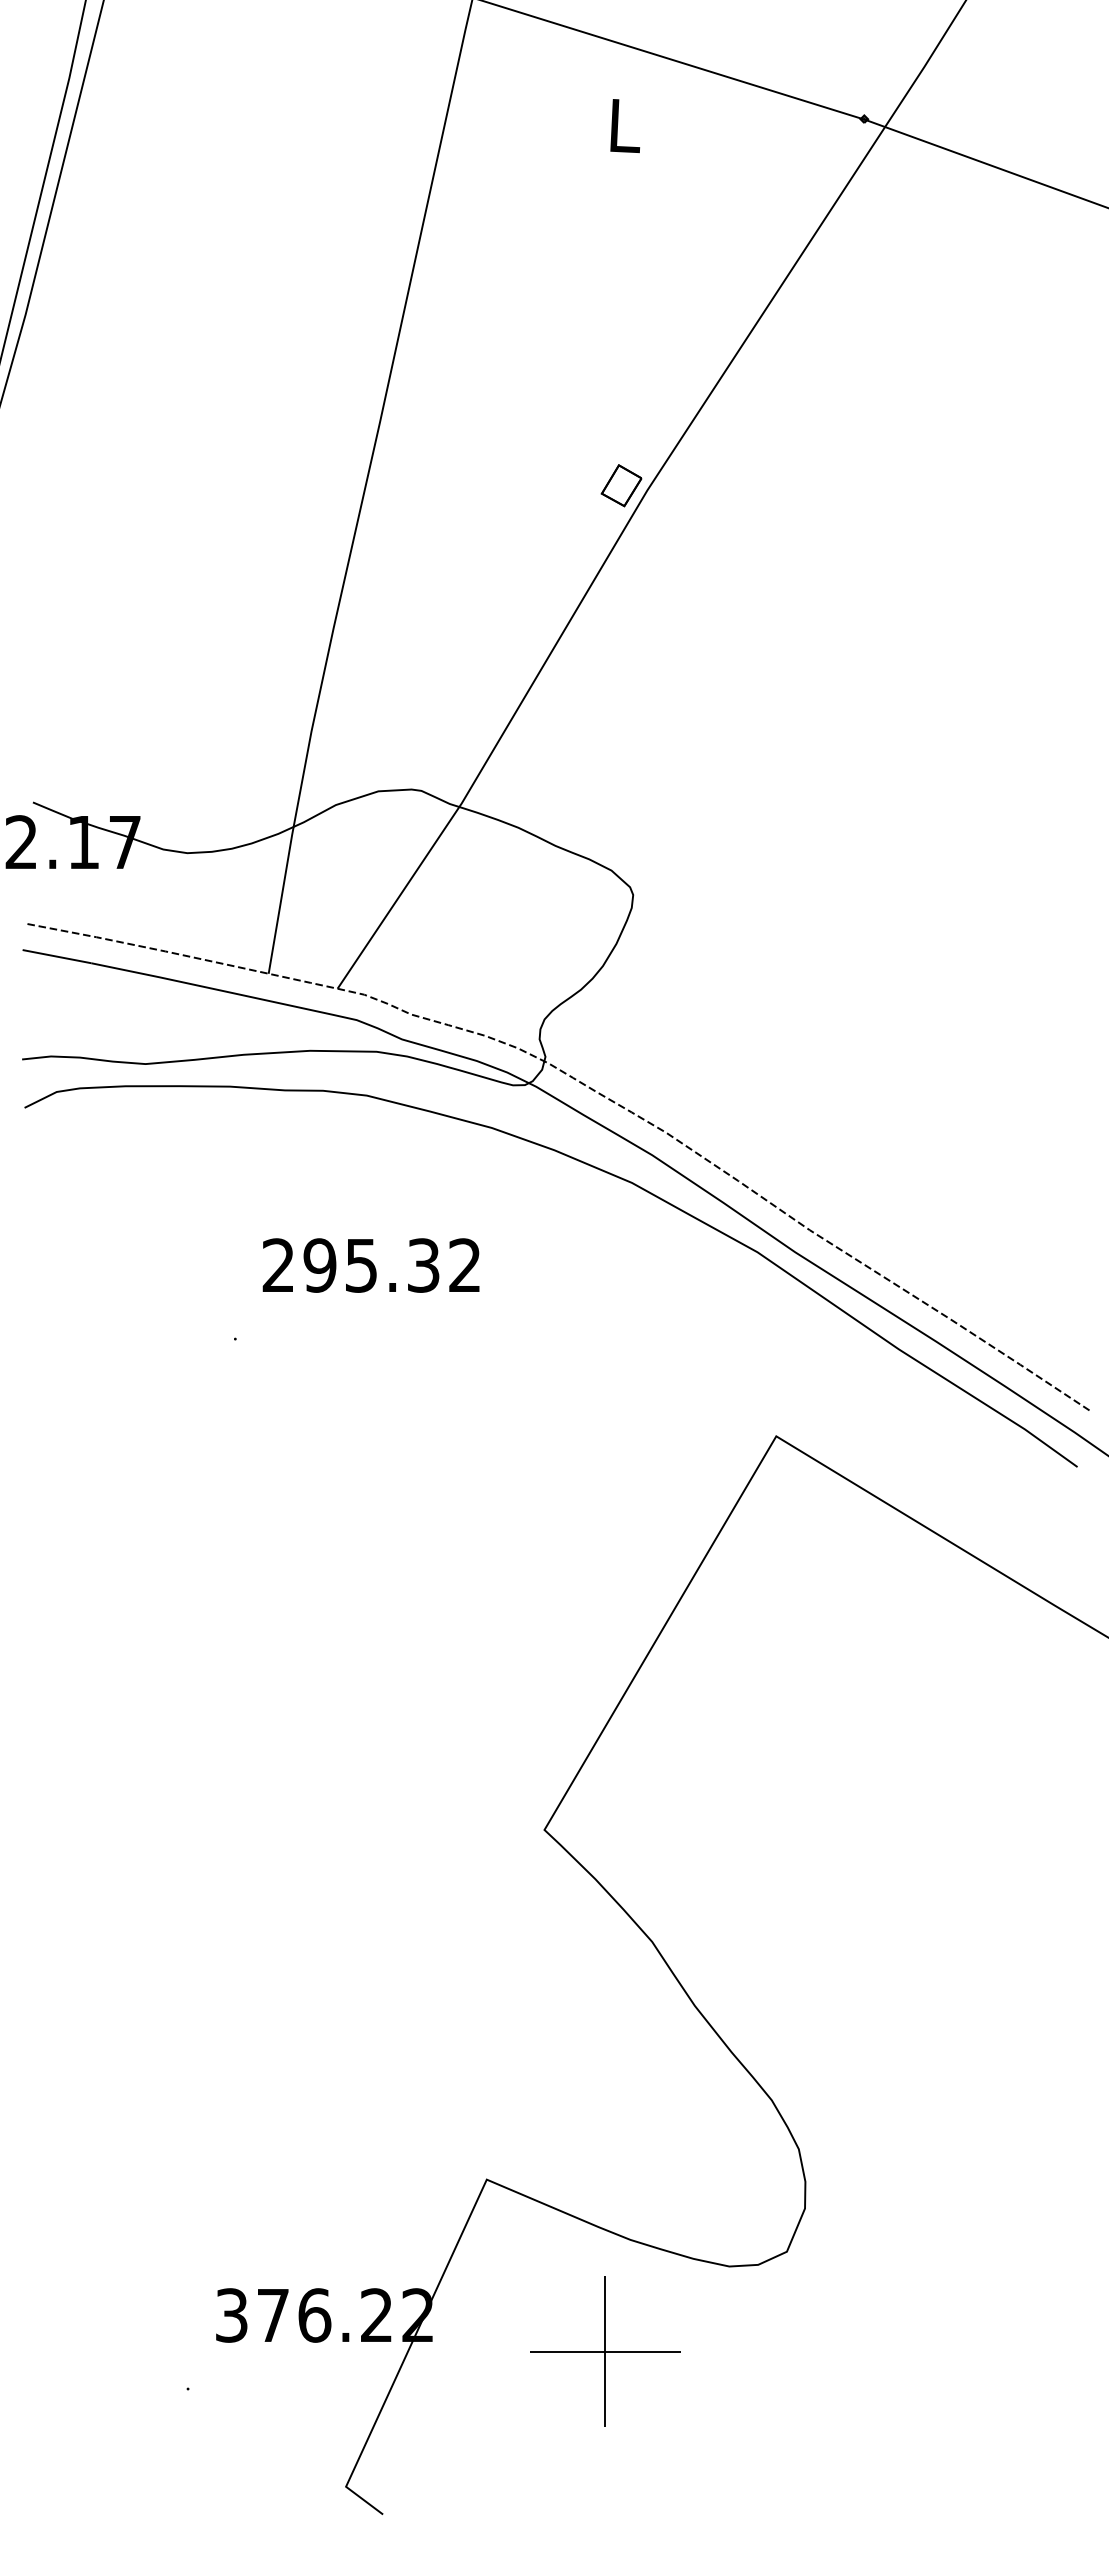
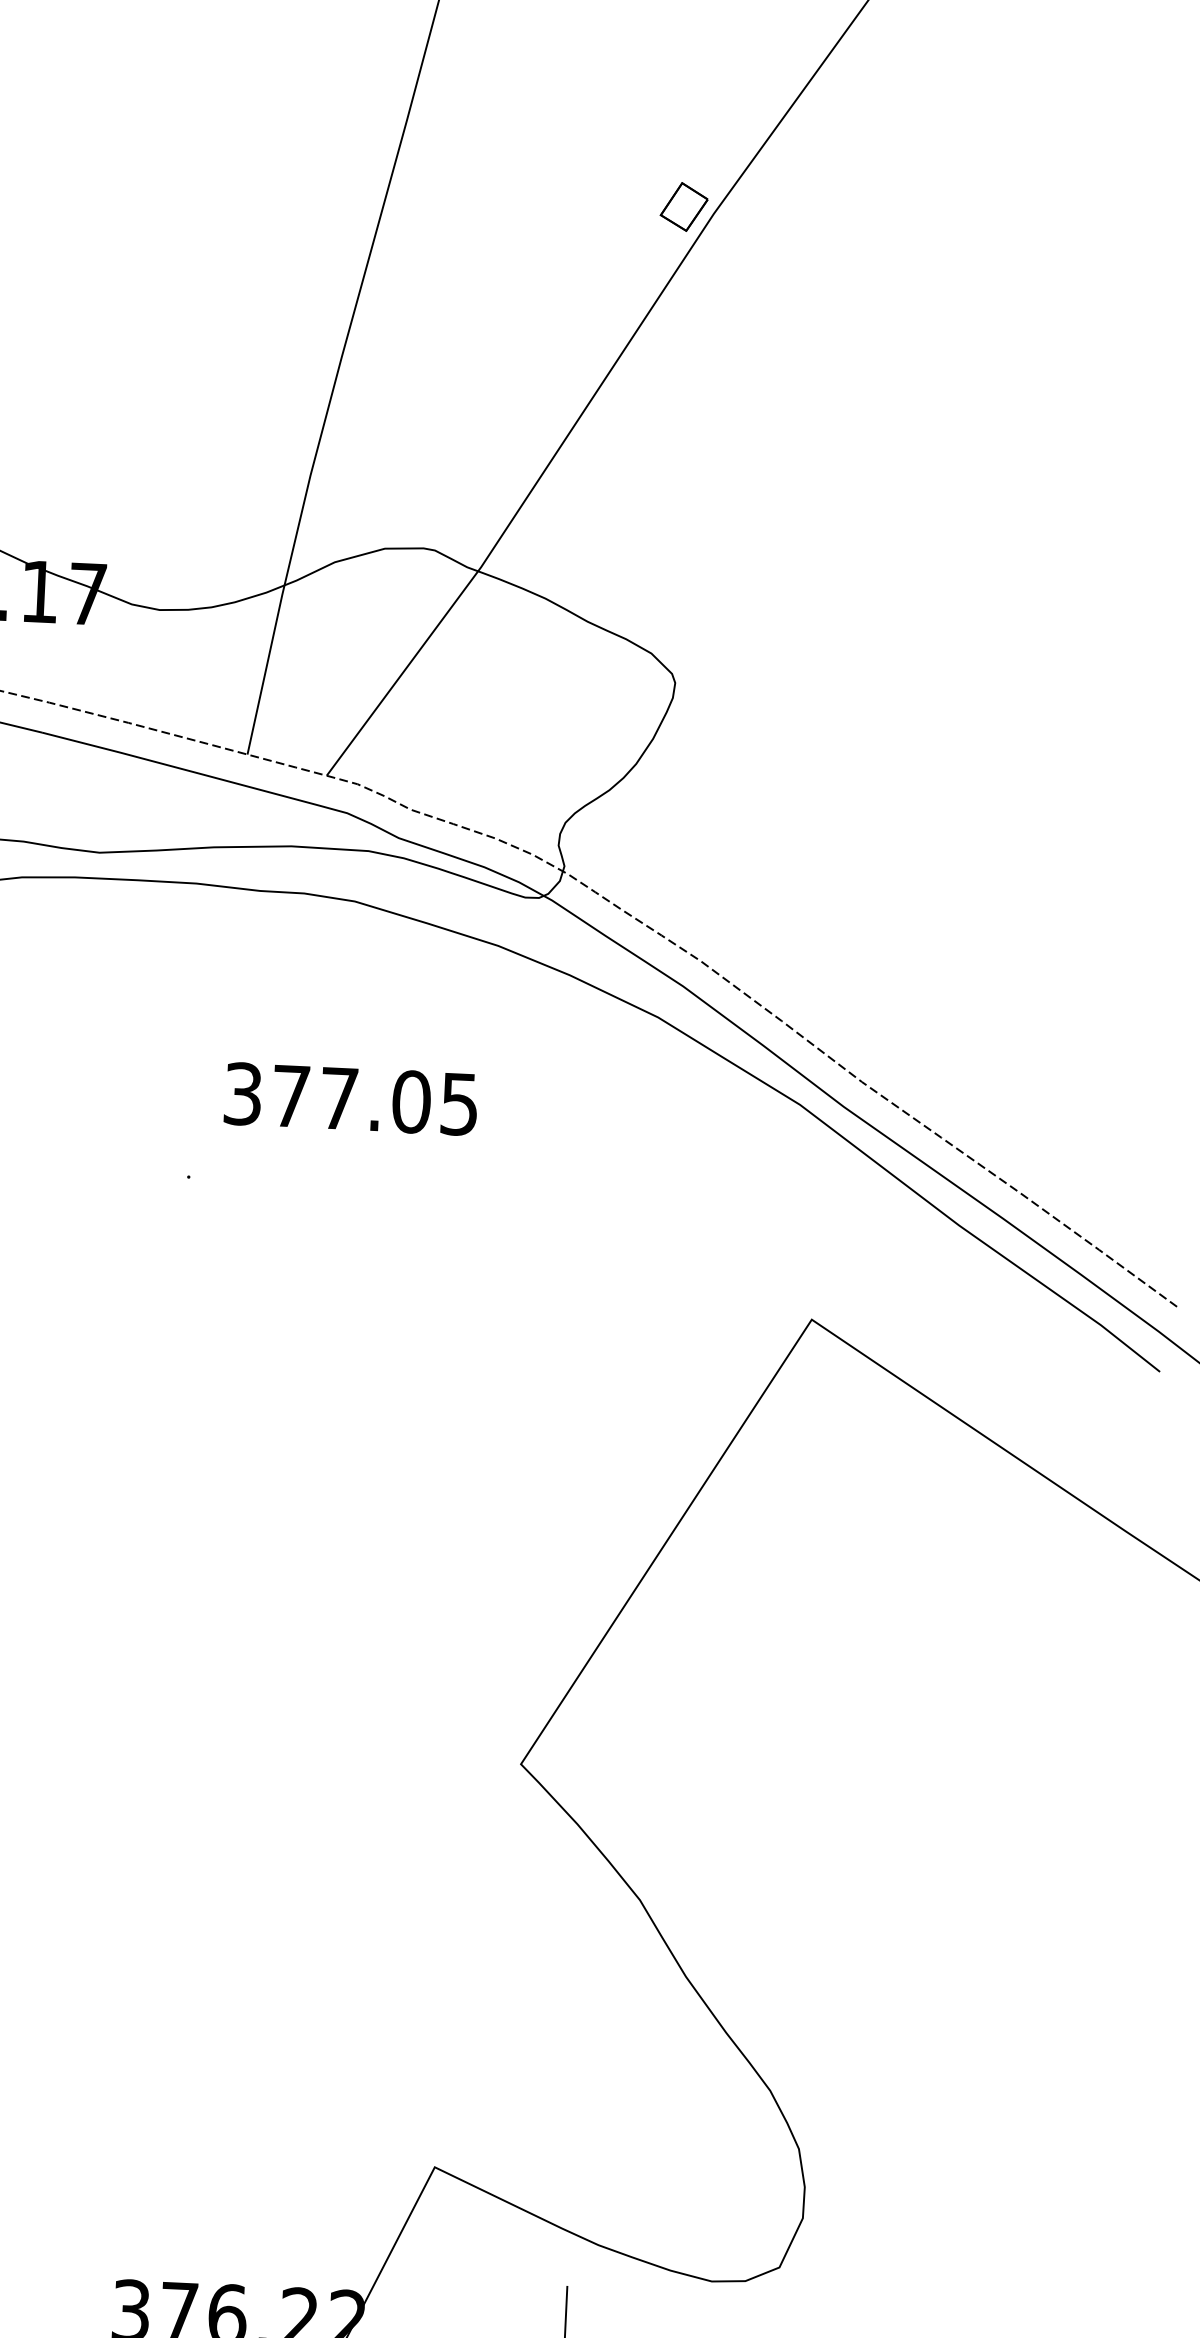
text: (371, 1265) -> (350, 1099), 295.32 -> 377.05

